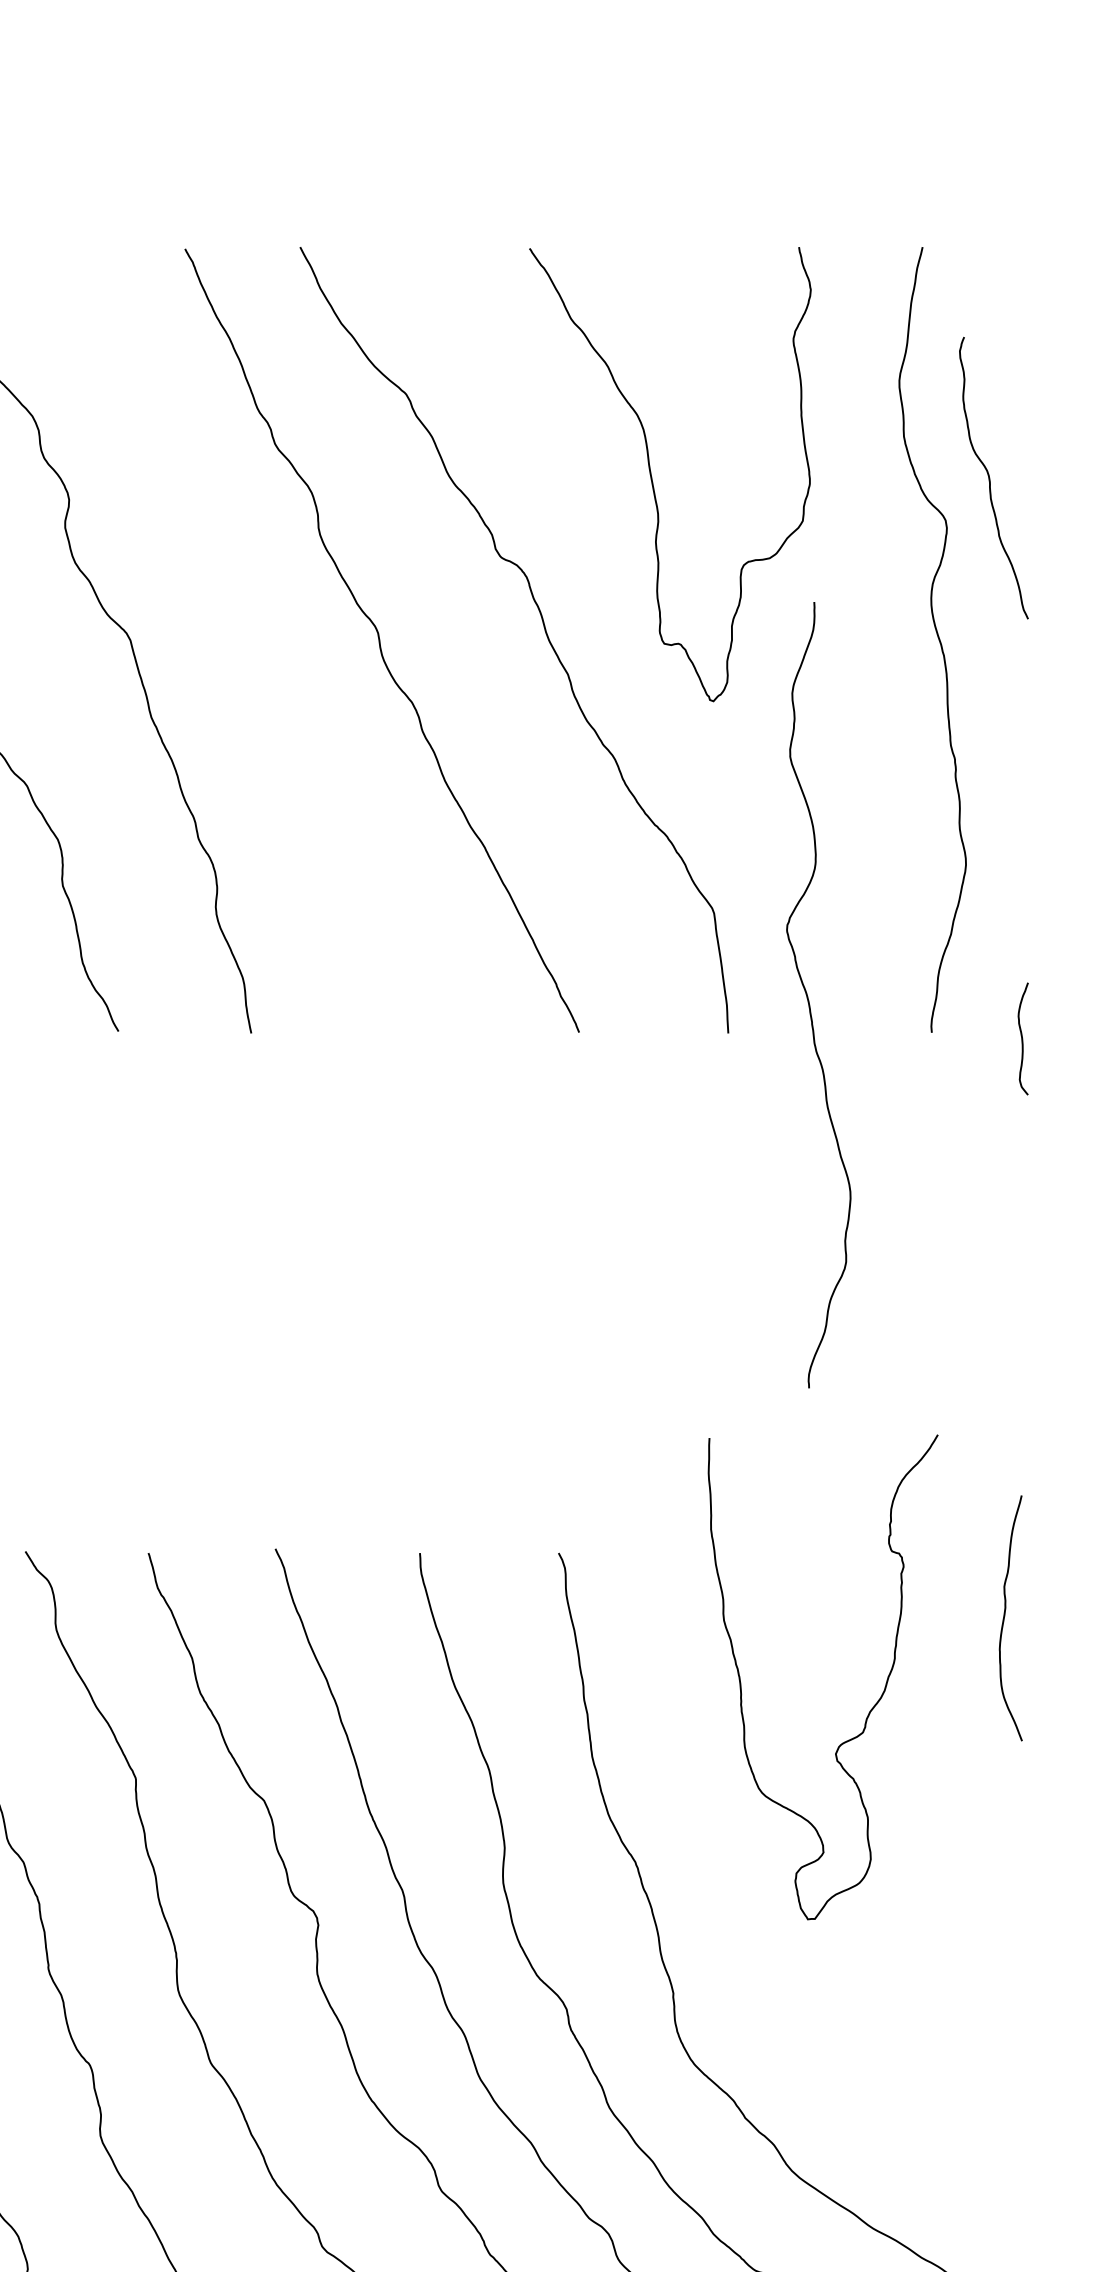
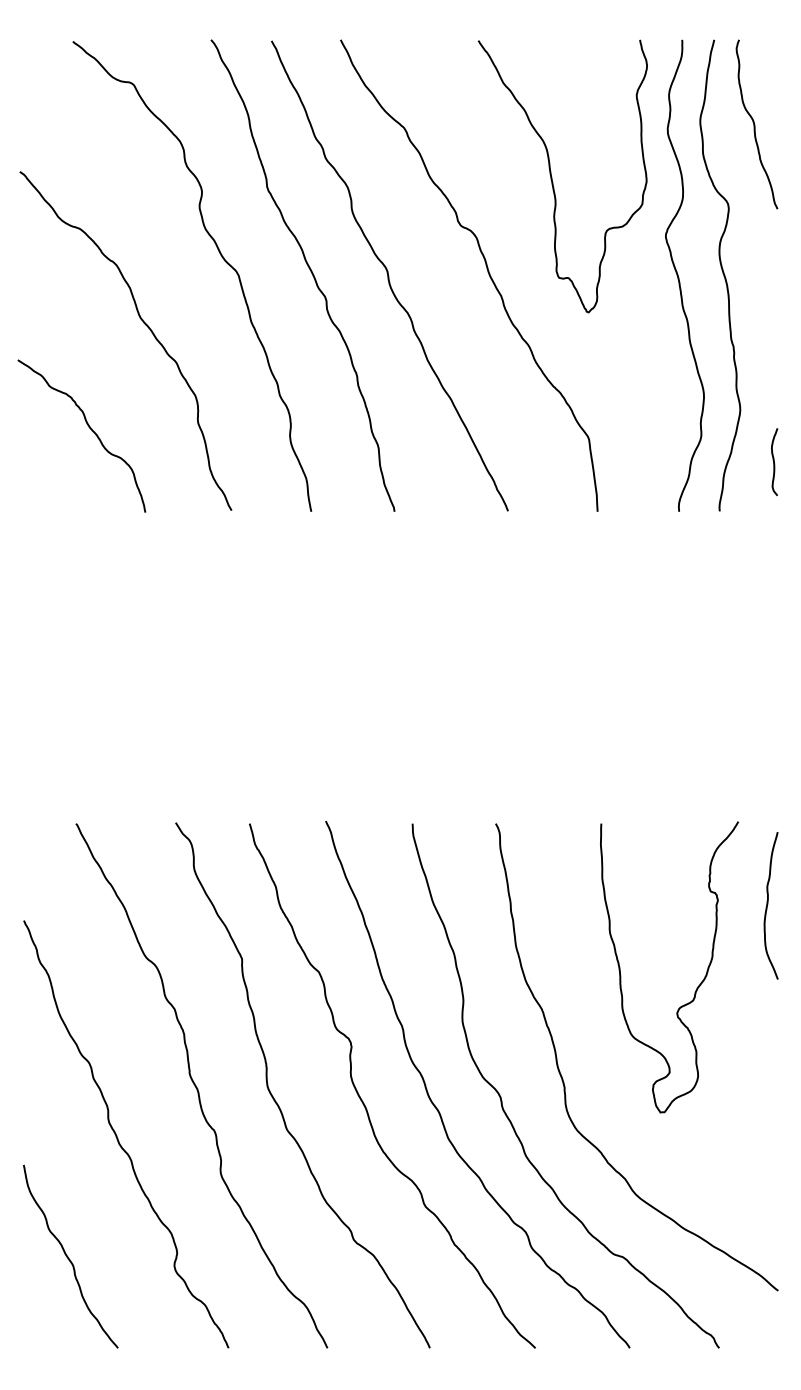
curve: (991, 478) -> (755, 124), moved
curve: (249, 633) -> (310, 271), added
curve: (809, 997) -> (679, 277), moved
curve: (1023, 1037) -> (774, 461), moved
curve: (1006, 1616) -> (768, 904), moved
curve: (869, 1709) -> (697, 986), moved

